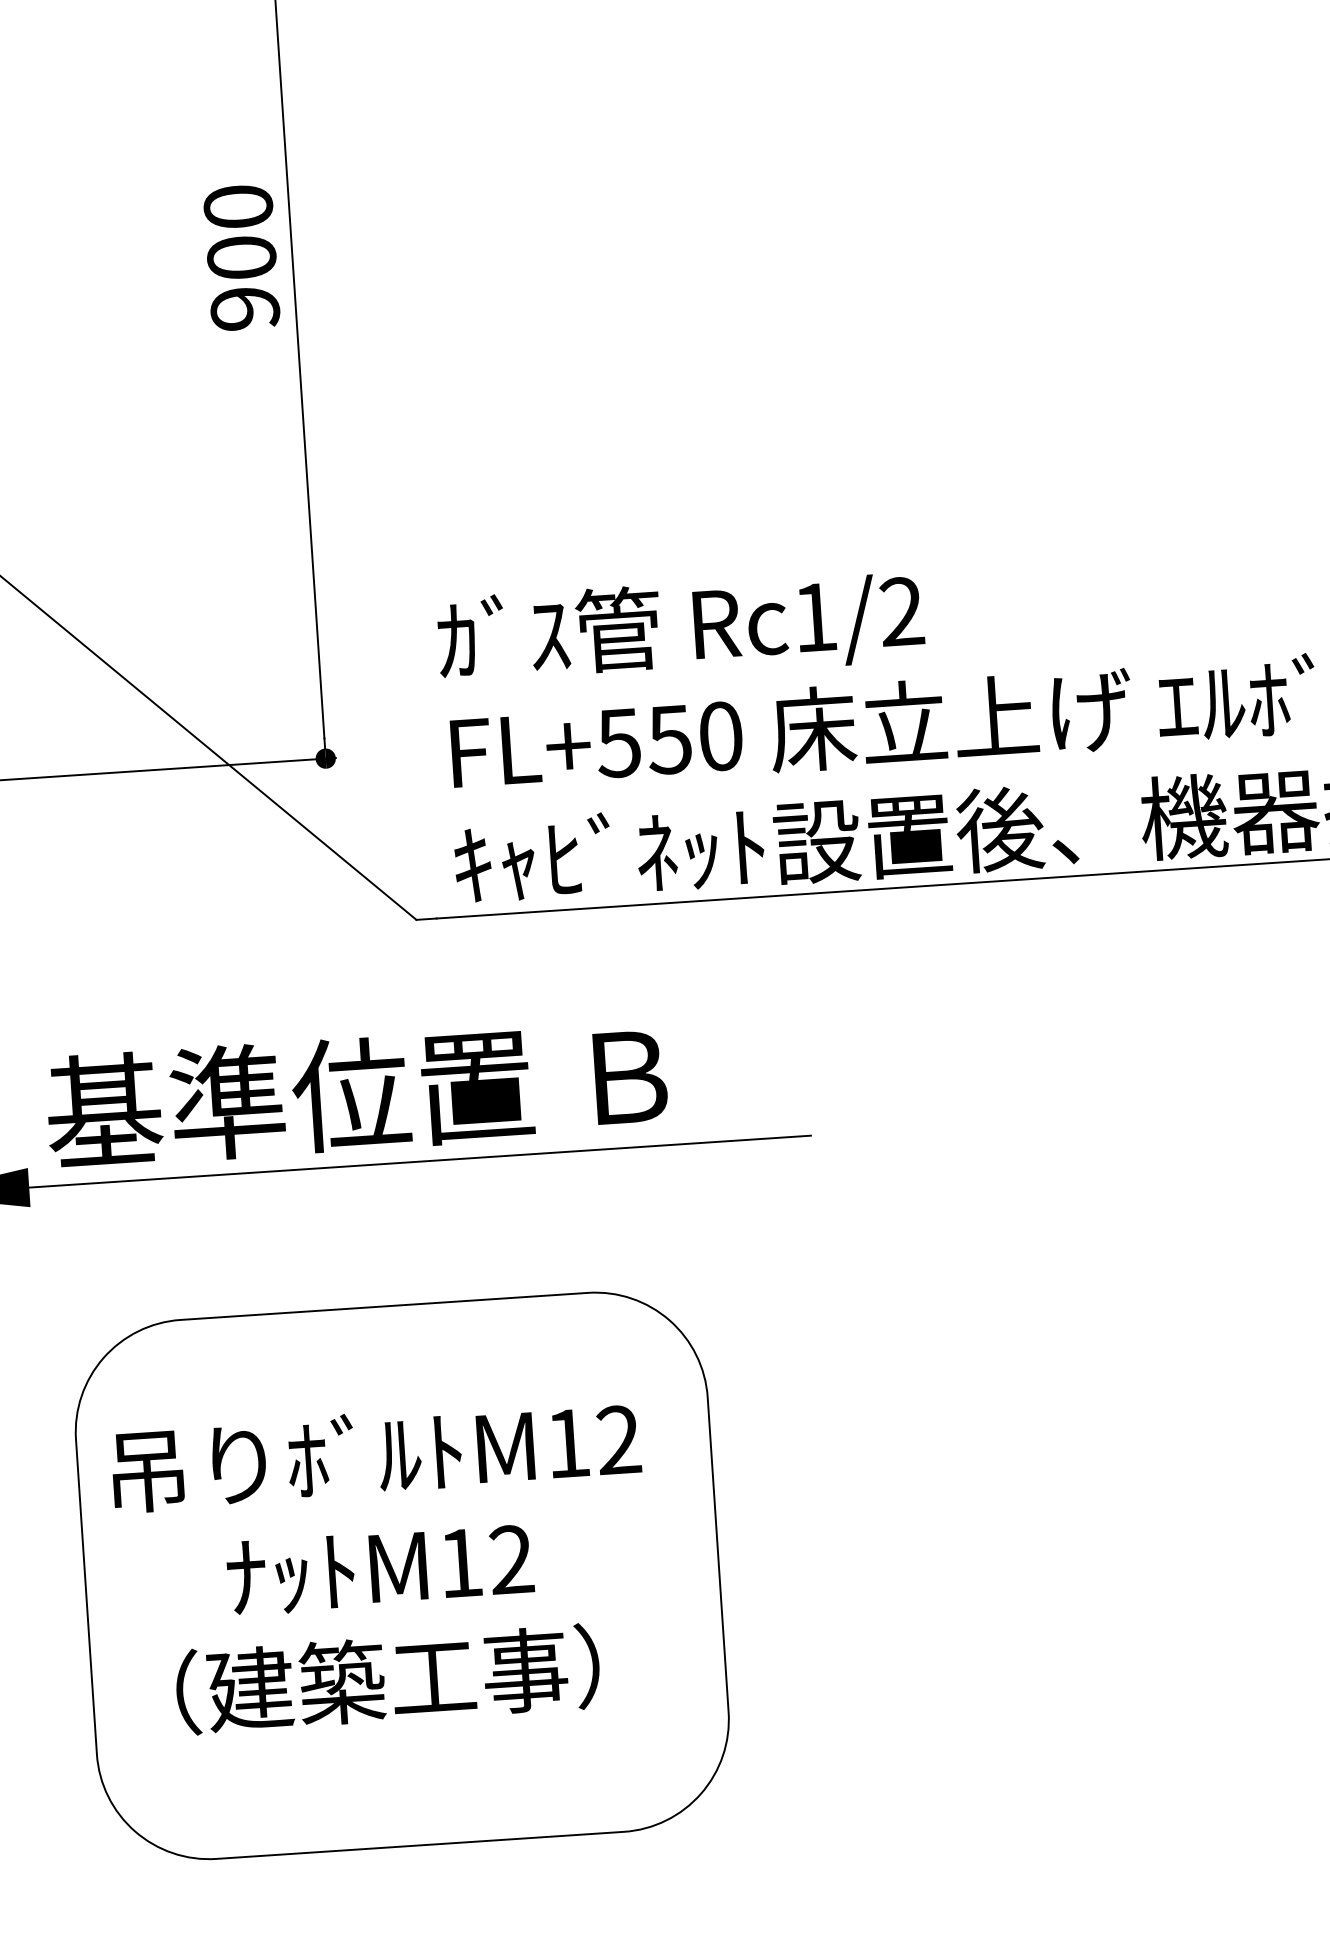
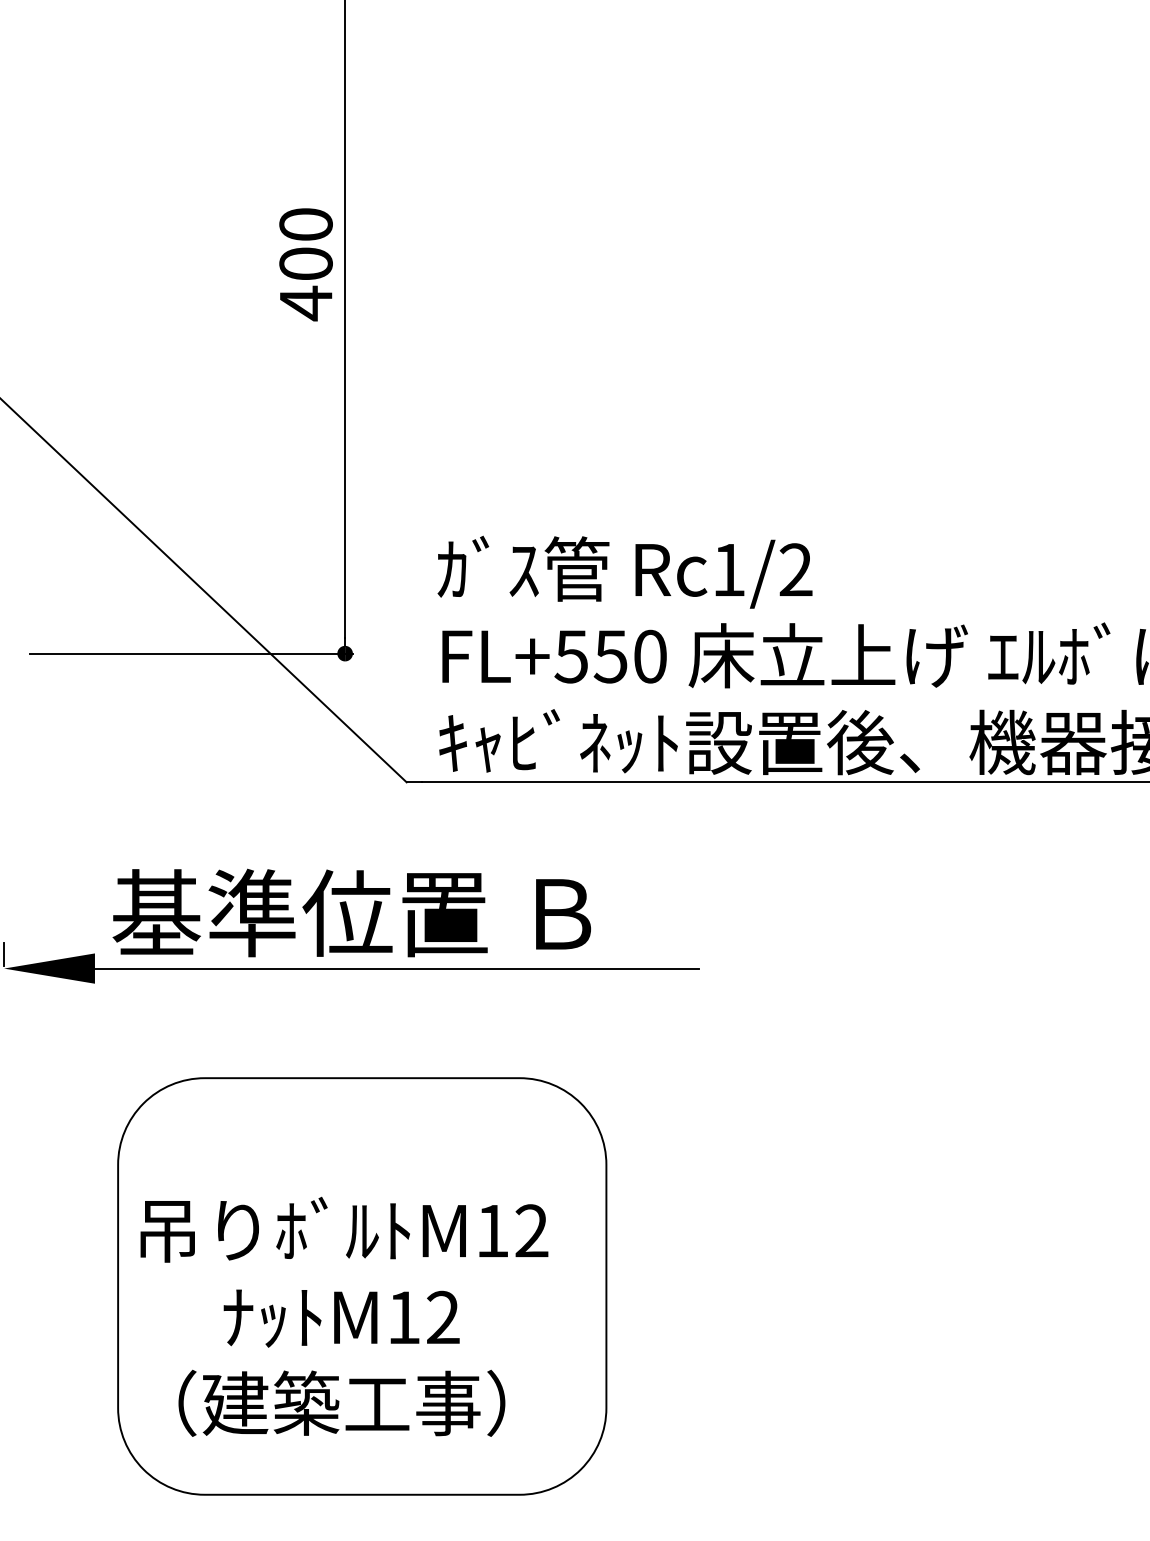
text: (244, 309) -> (305, 303), 900 -> 400
text: (383, 1566) -> (344, 1316), moved

